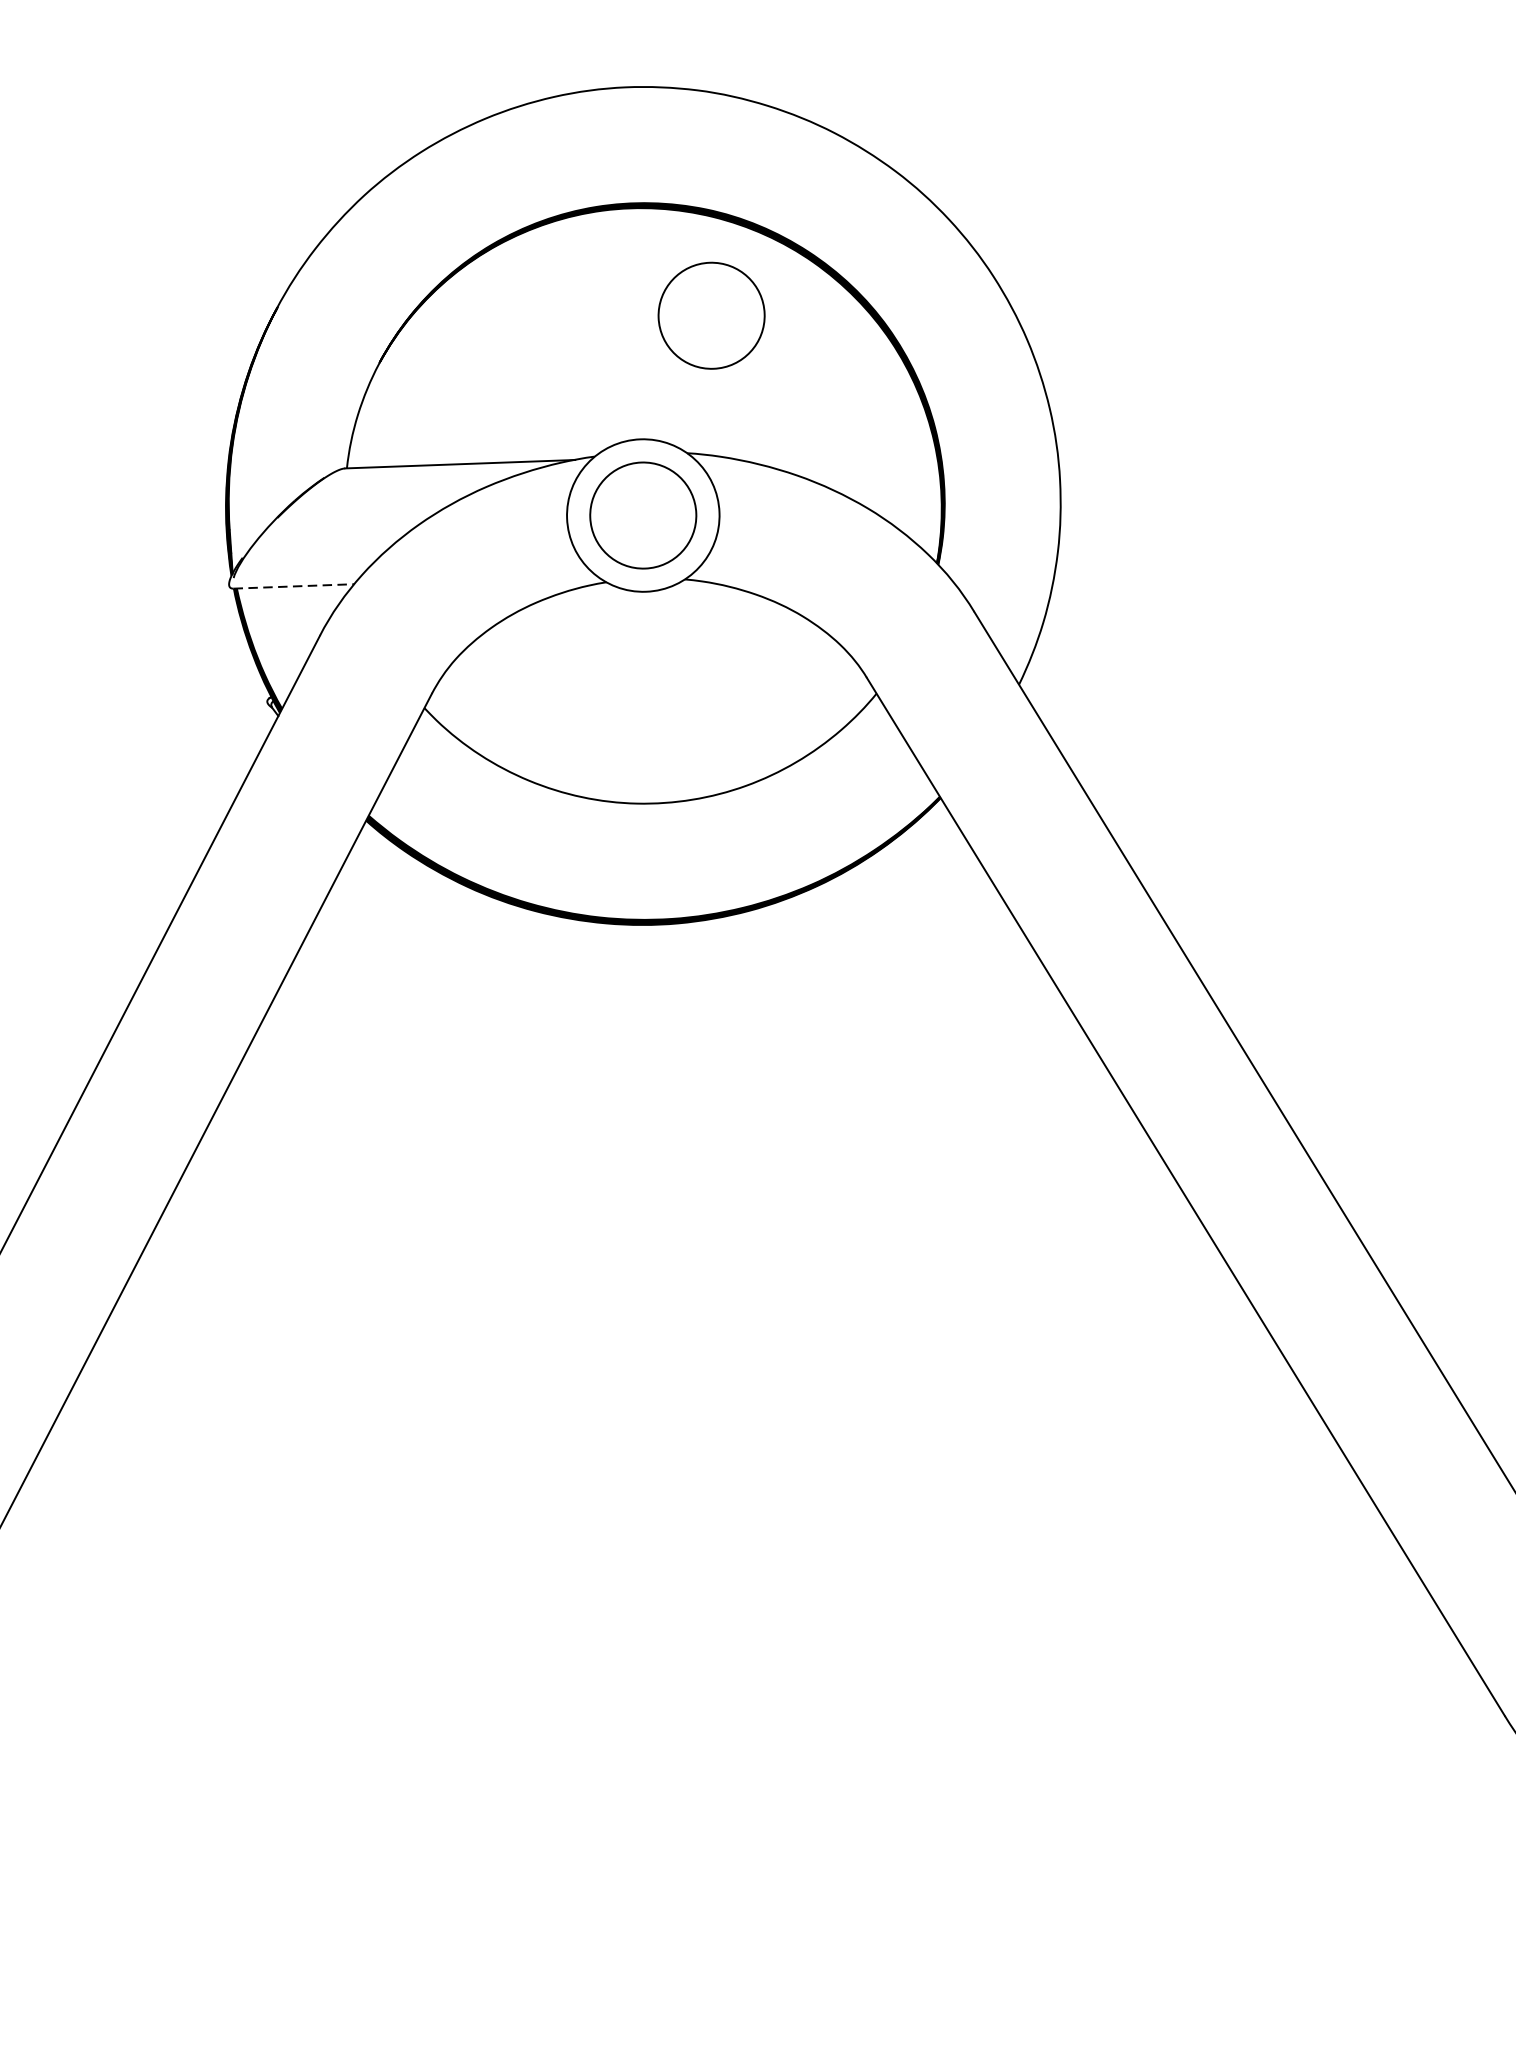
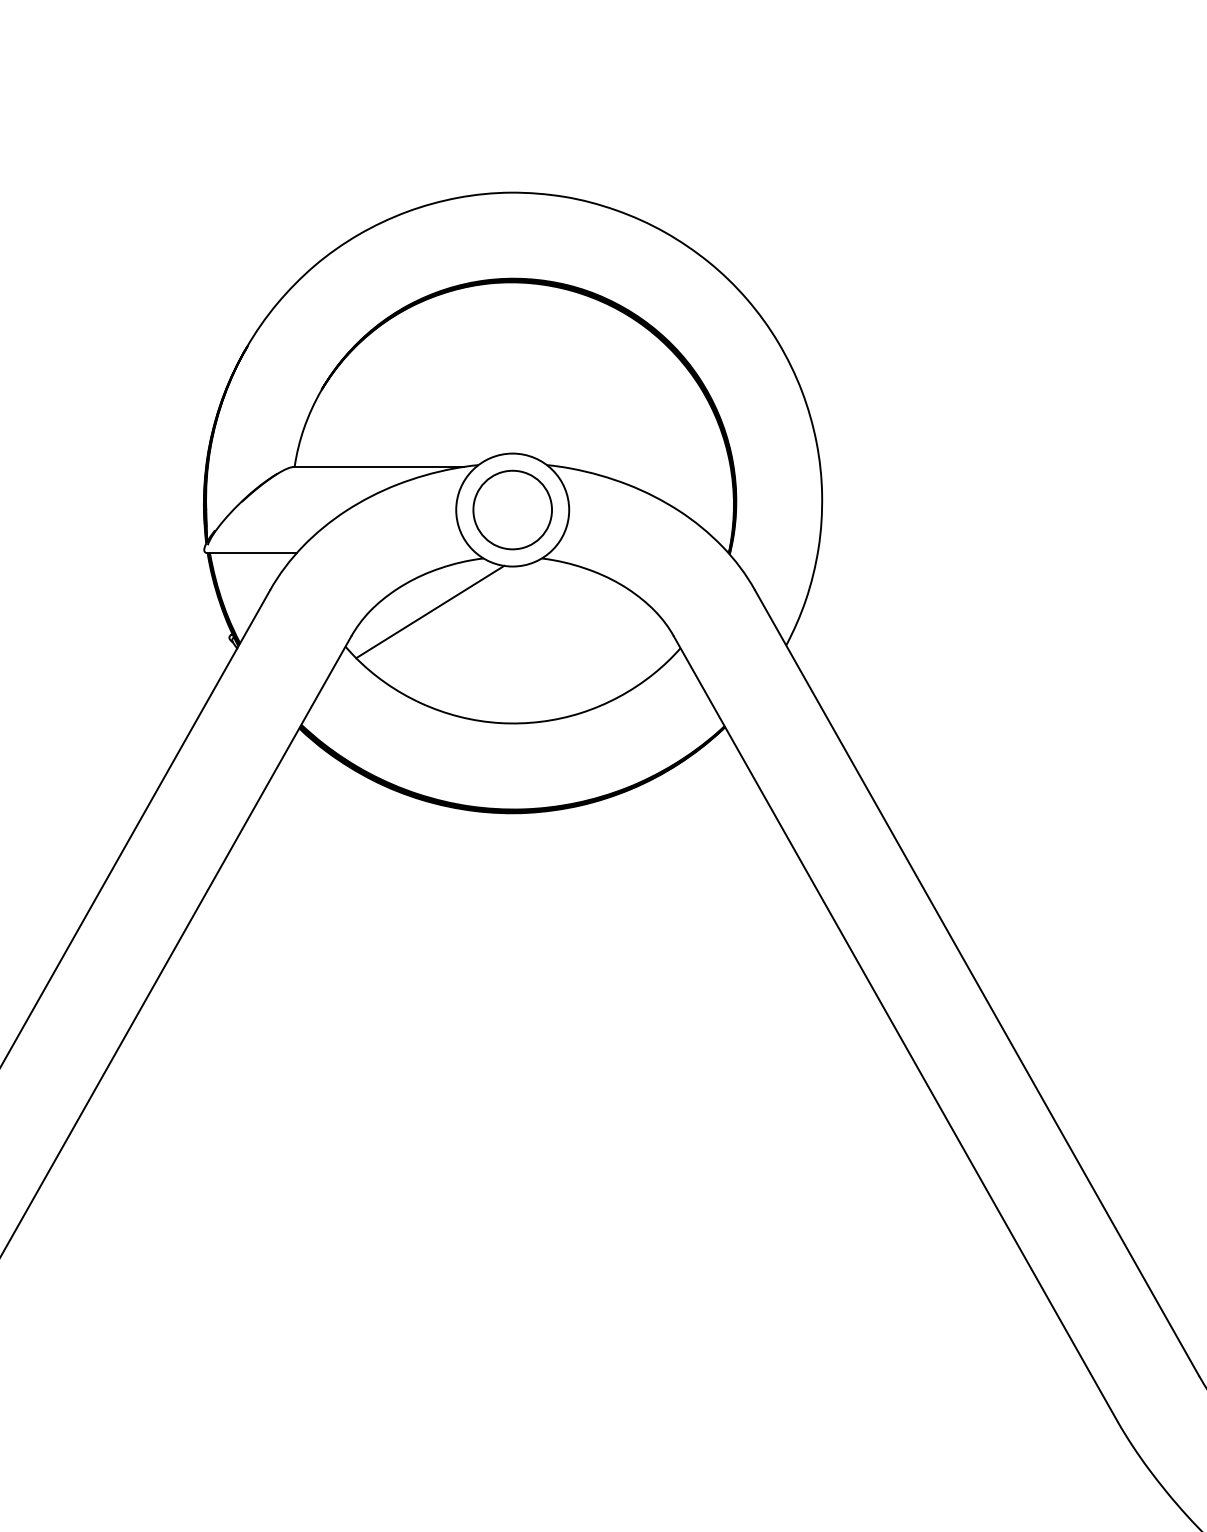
circle: (711, 315) -> (568, 363), removed
line: (294, 587) -> (252, 553), dashed -> solid
line: (537, 656) -> (430, 611), added

